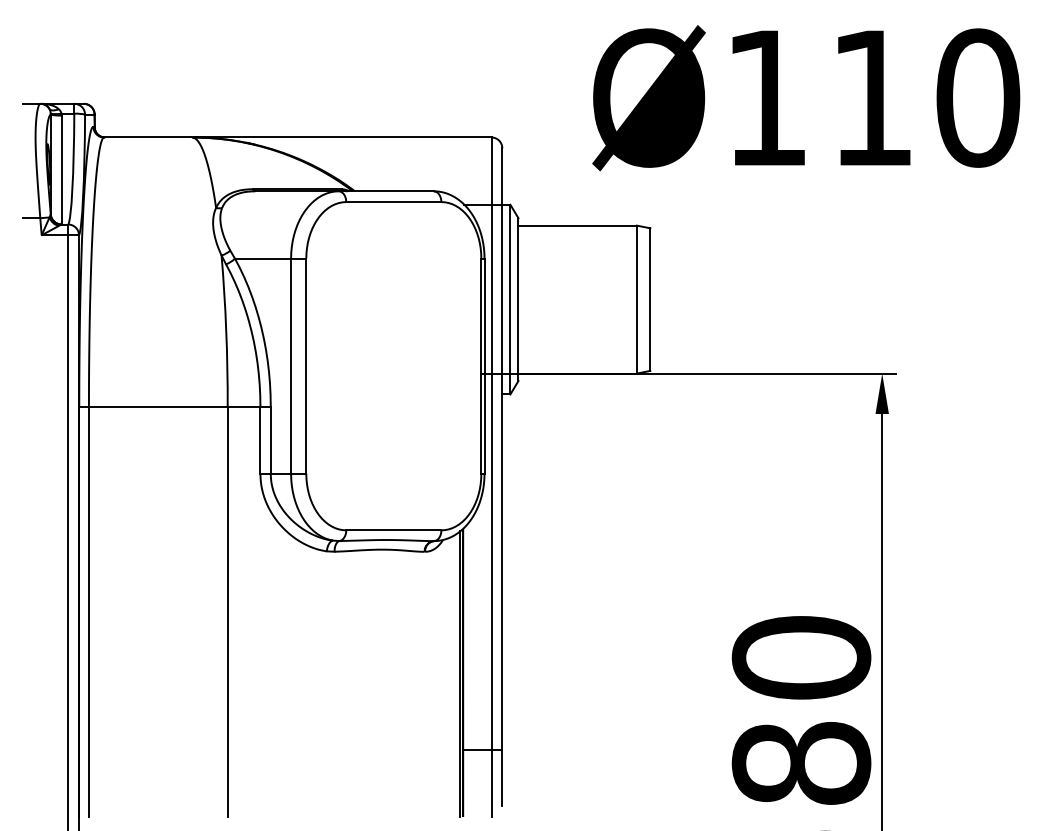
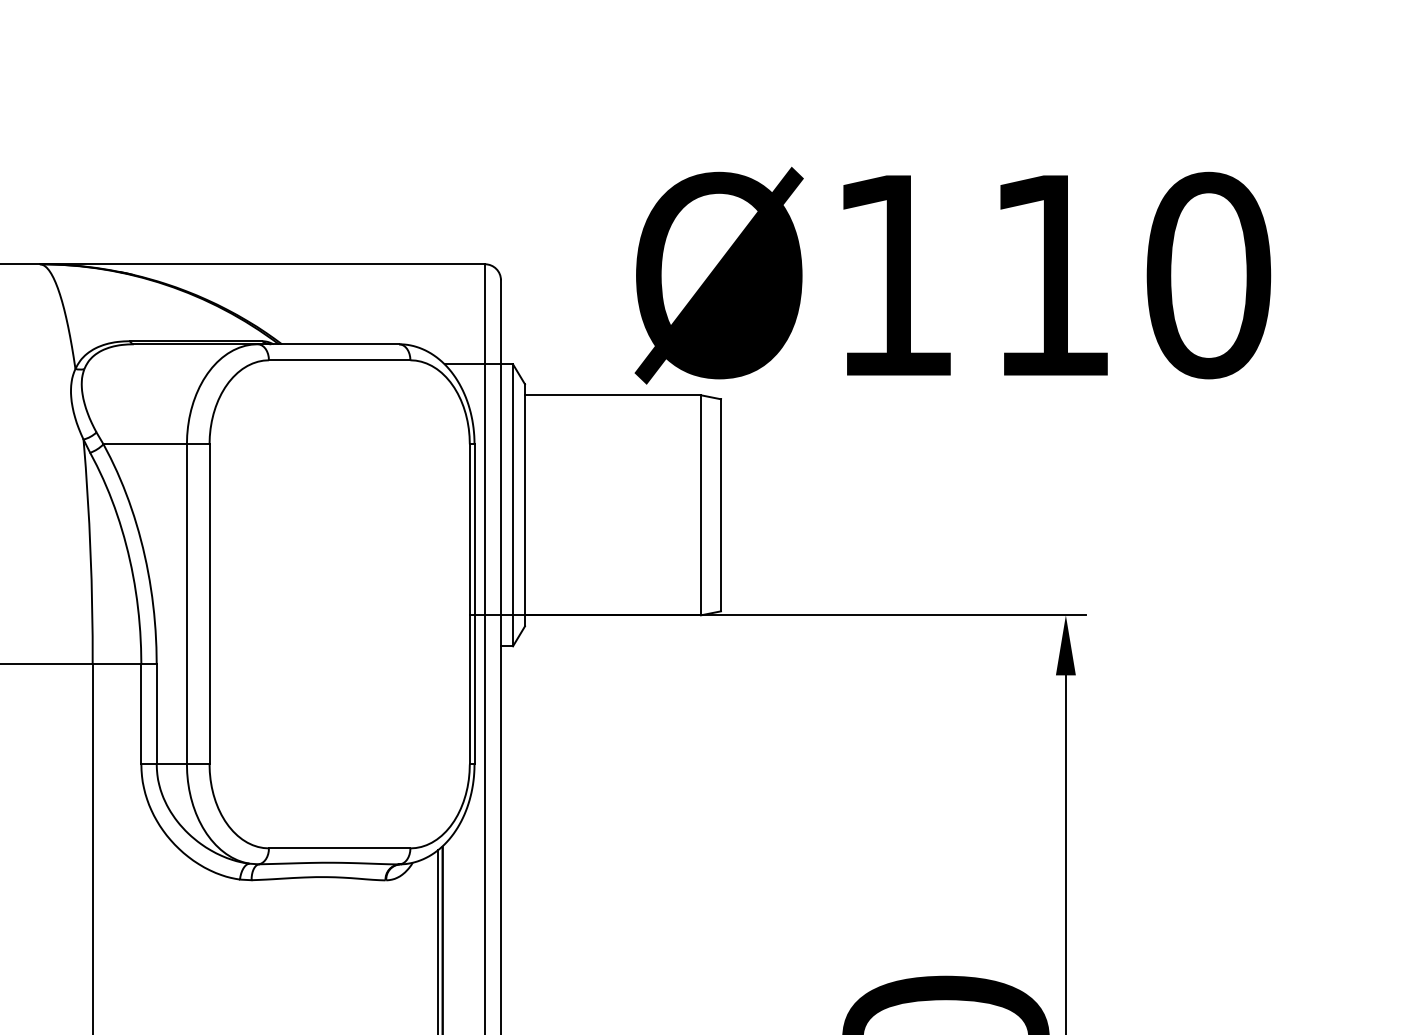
text: (806, 98) -> (953, 276), moved

